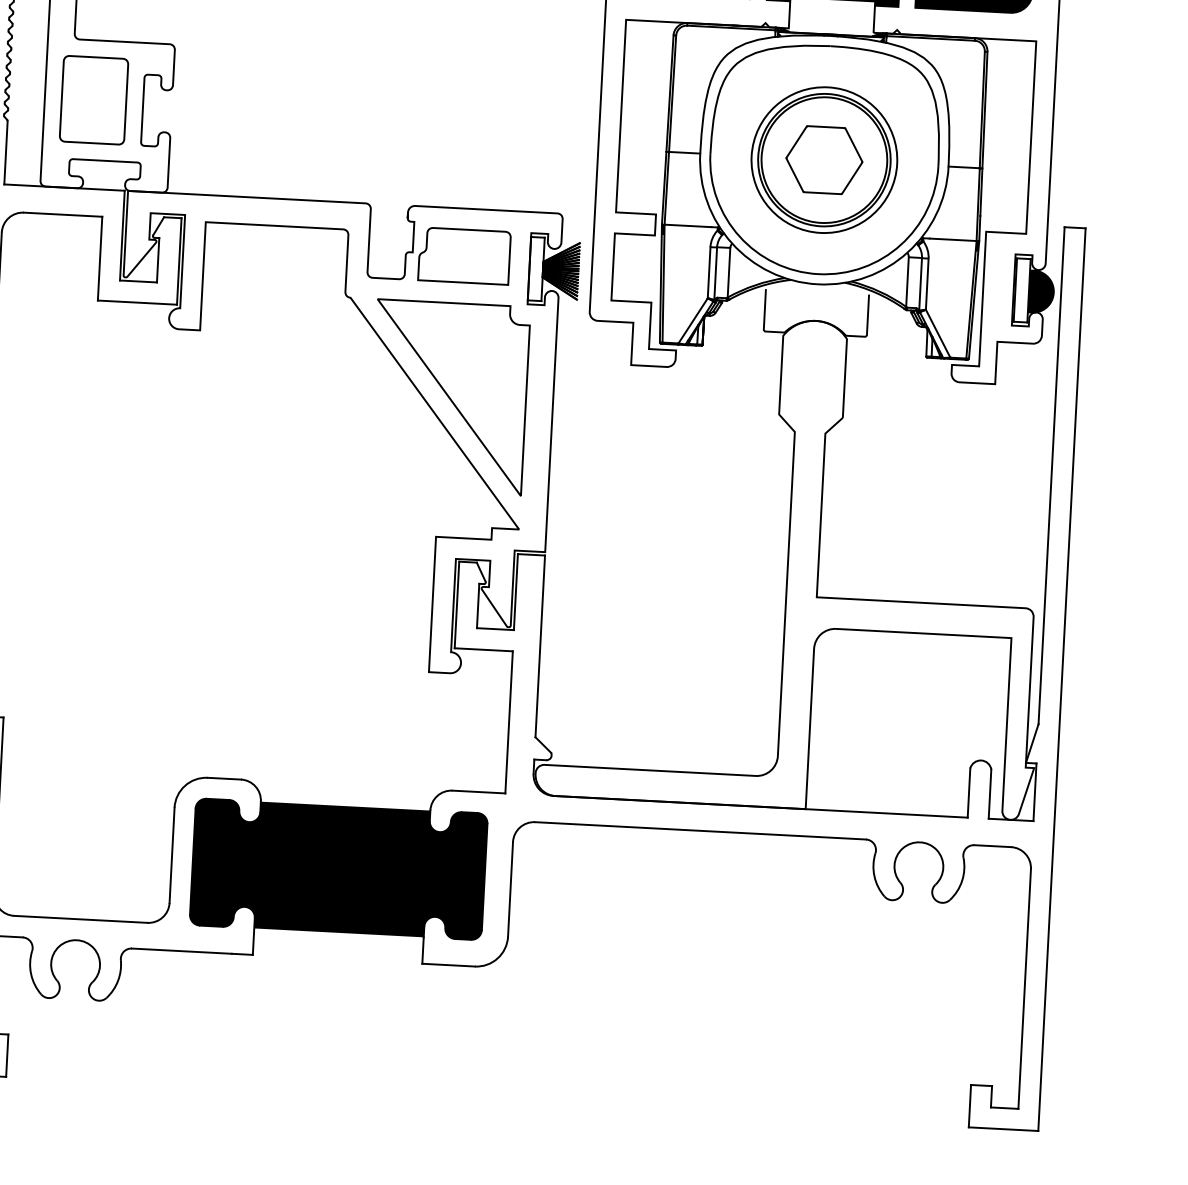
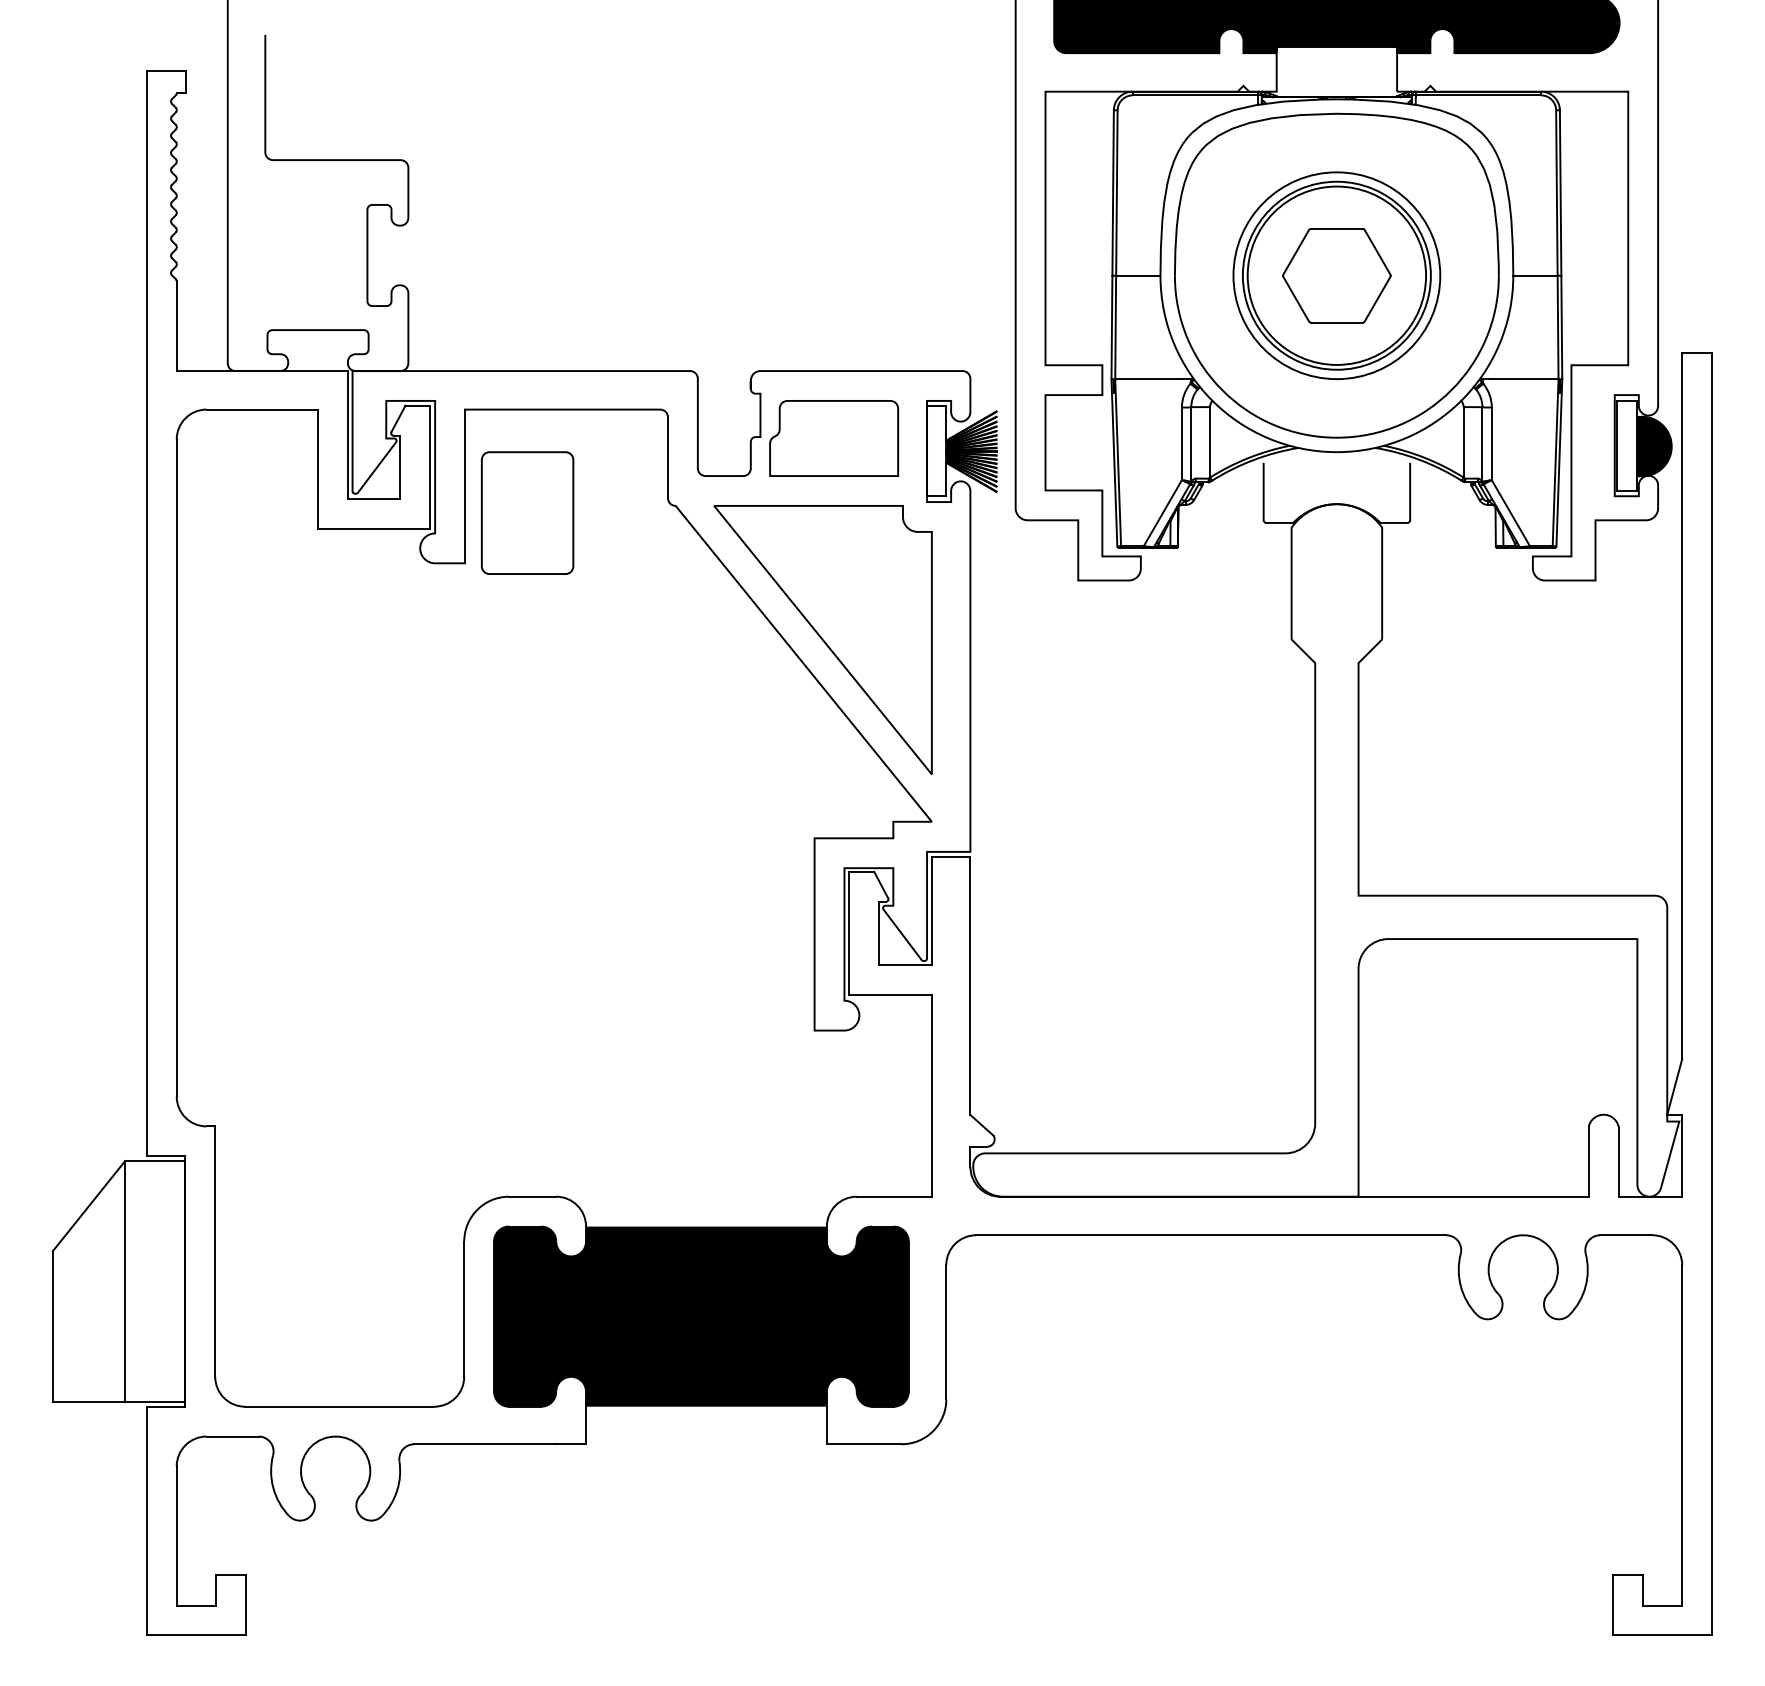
part: (94, 99) -> (527, 512), moved

